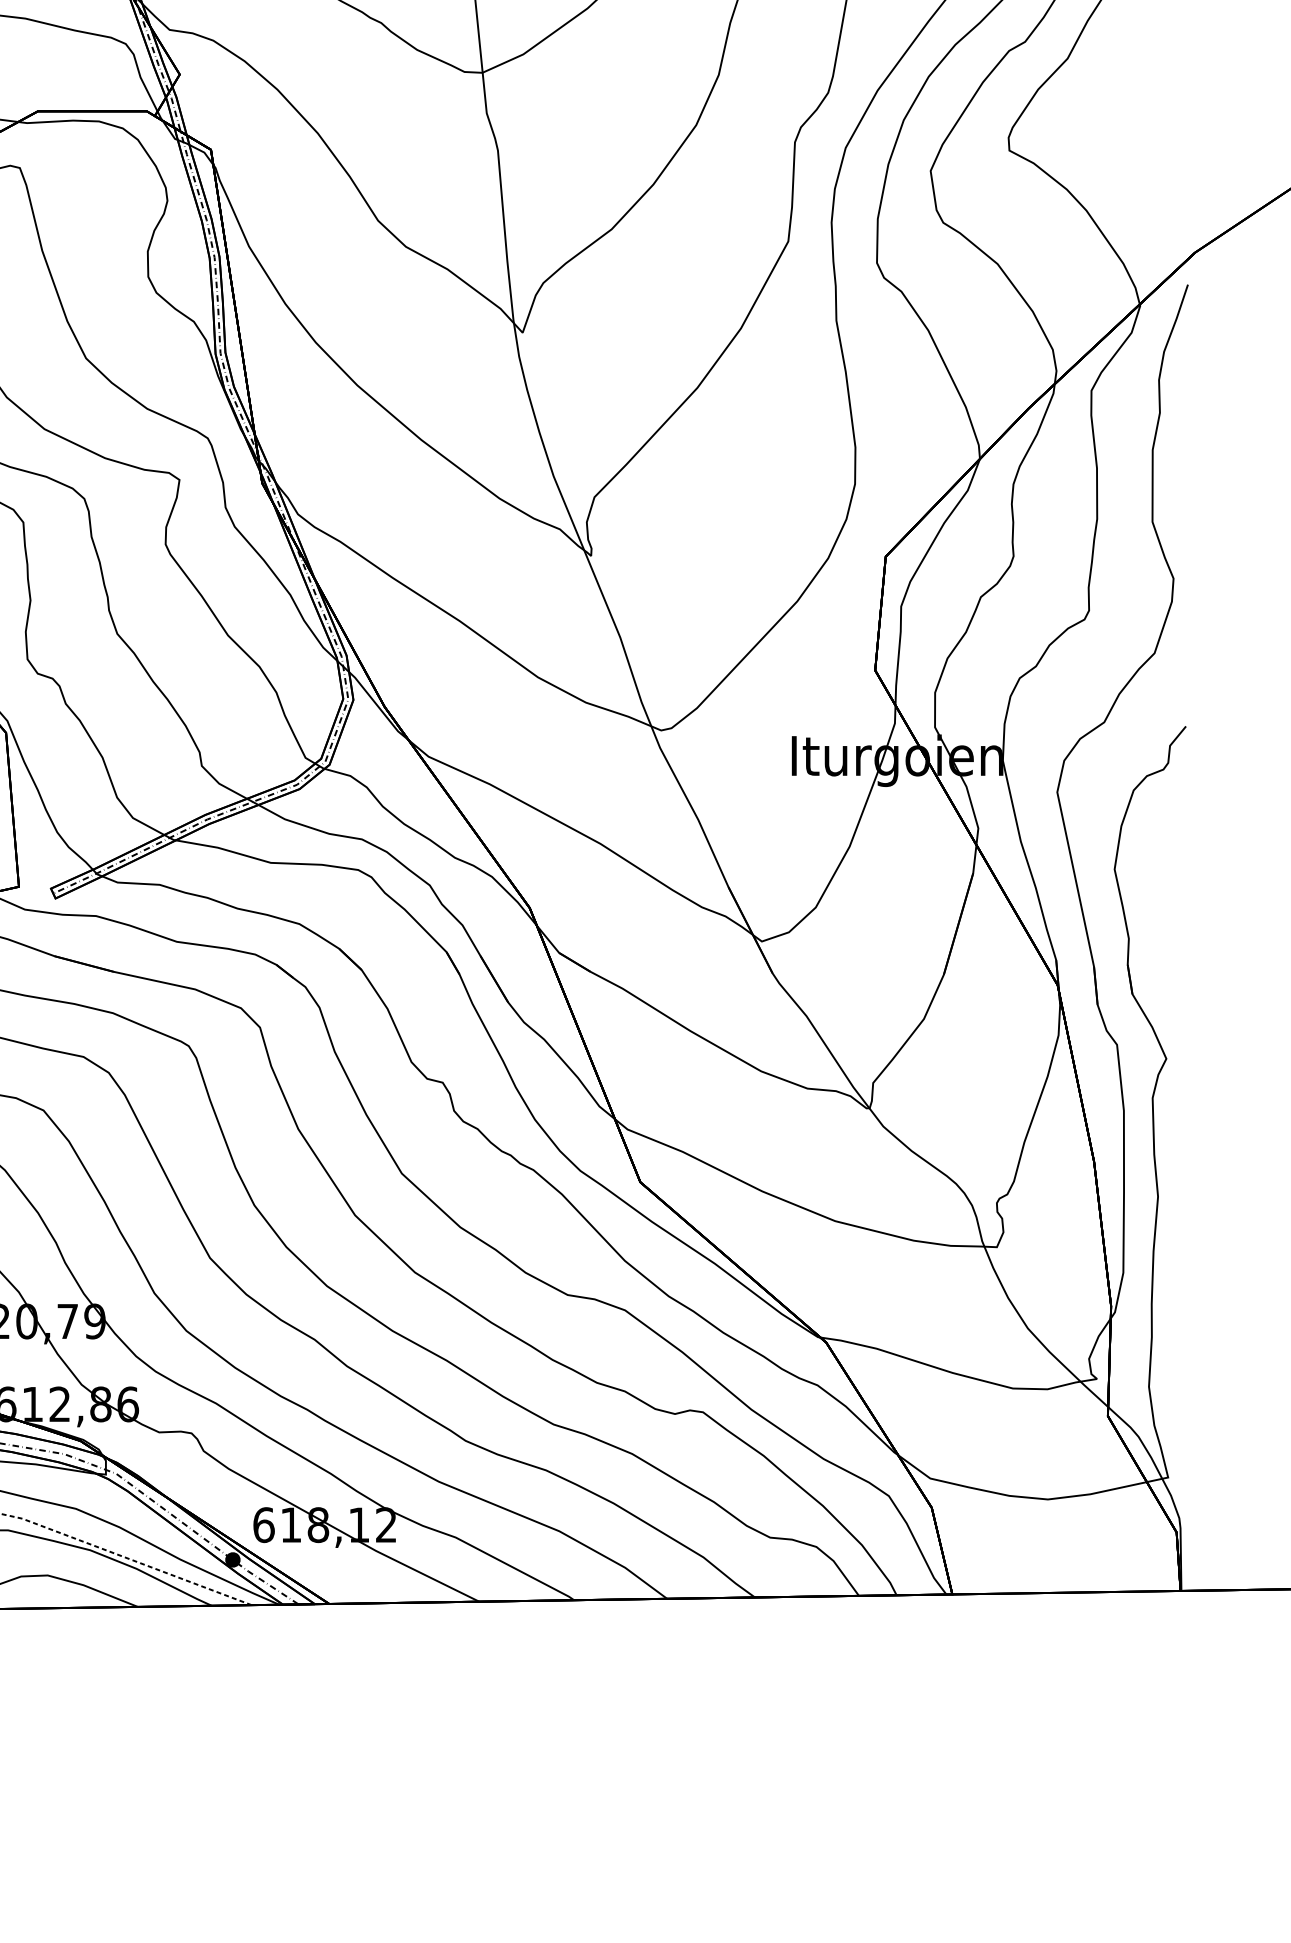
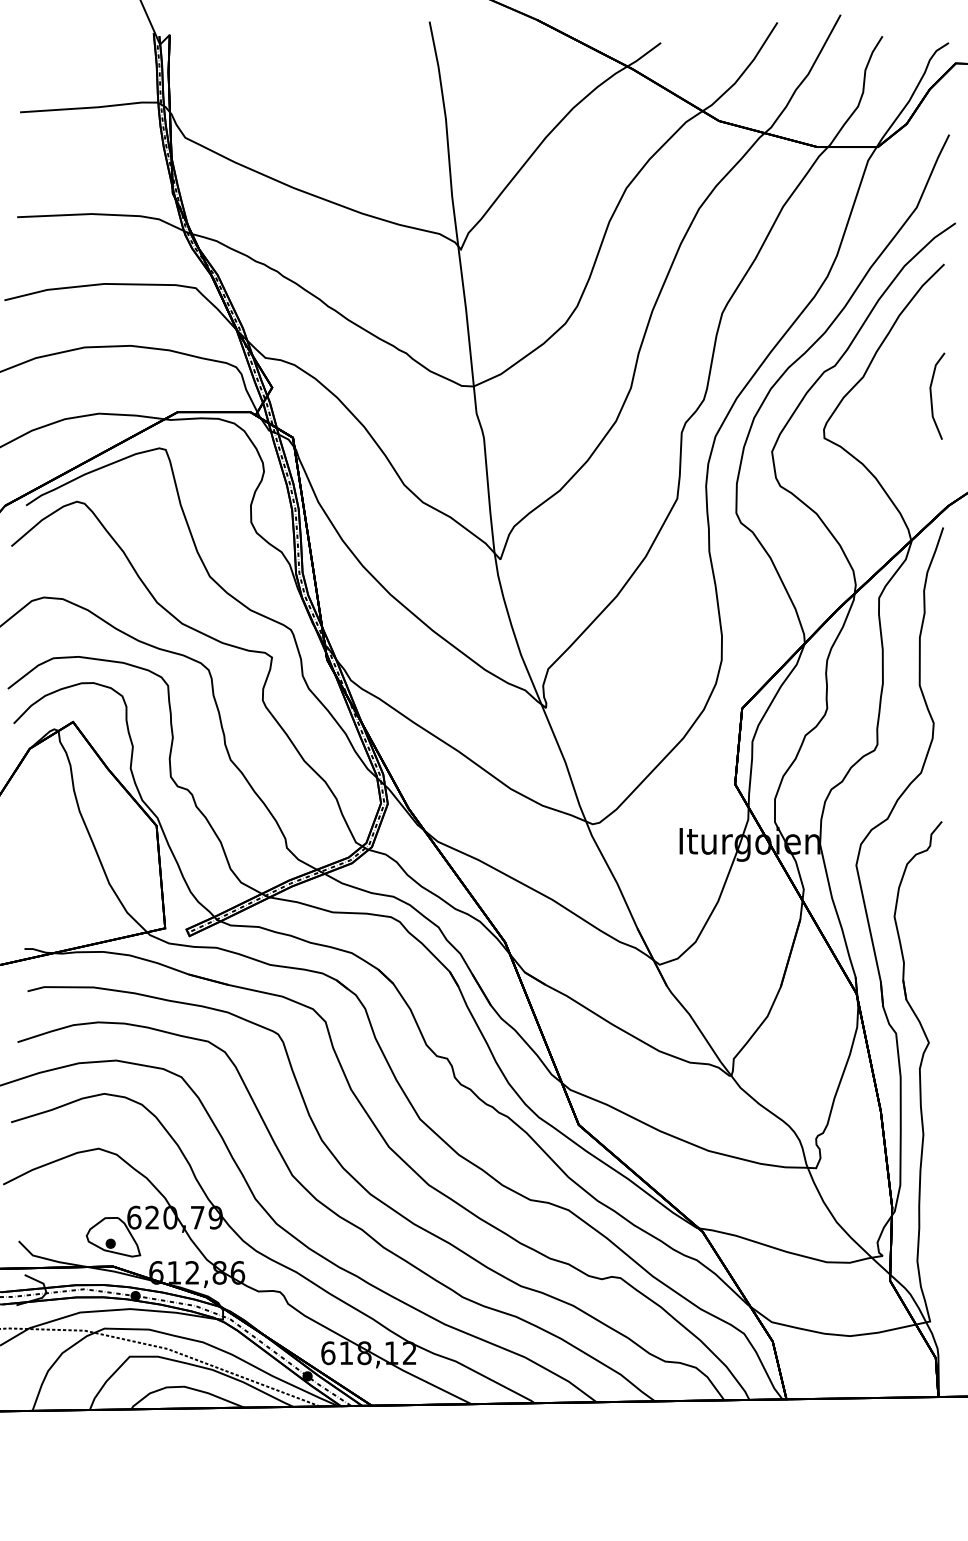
line: (1171, 89) -> (932, 397), added

